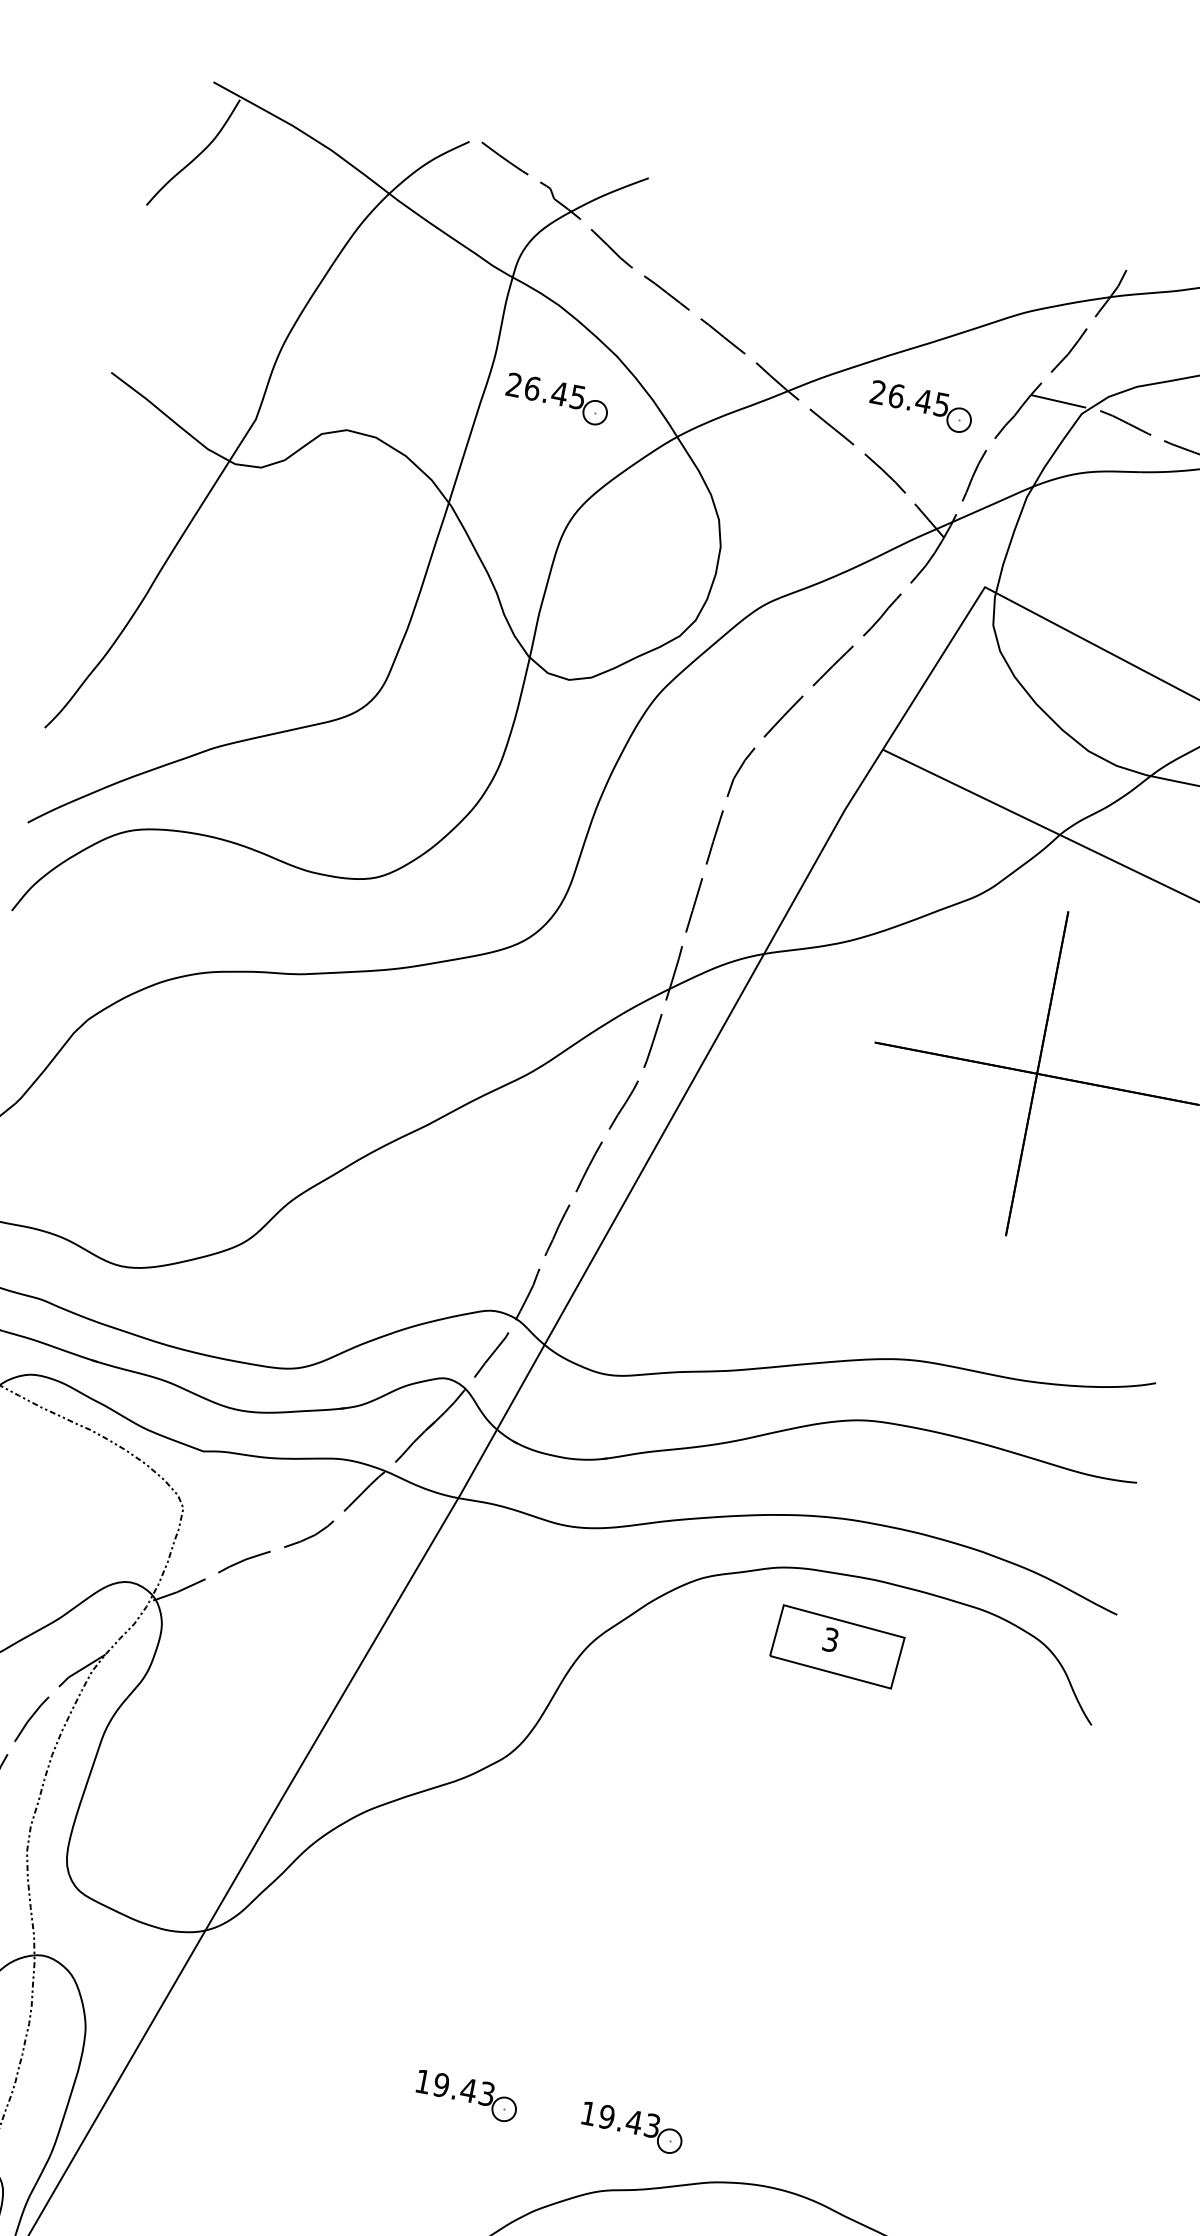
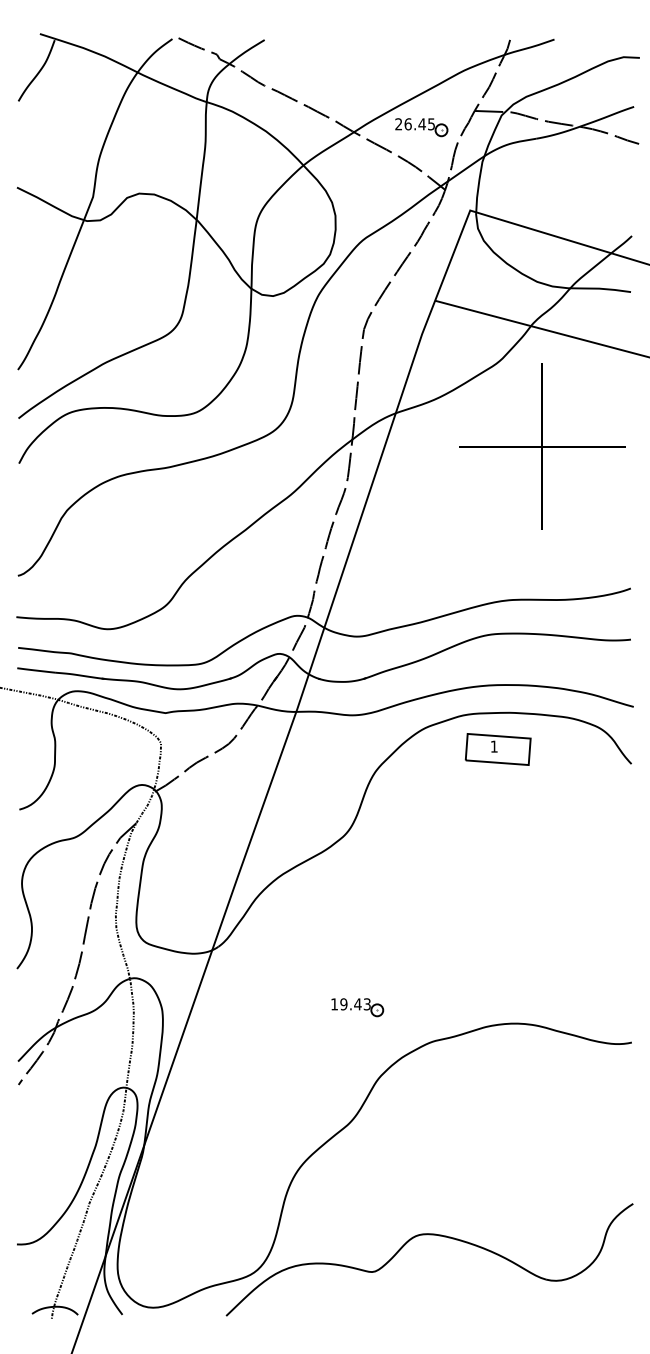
part: (557, 399) -> (240, 158), removed
text: (829, 1639) -> (493, 746), 3 -> 1
part: (632, 2128) -> (442, 1007), removed

